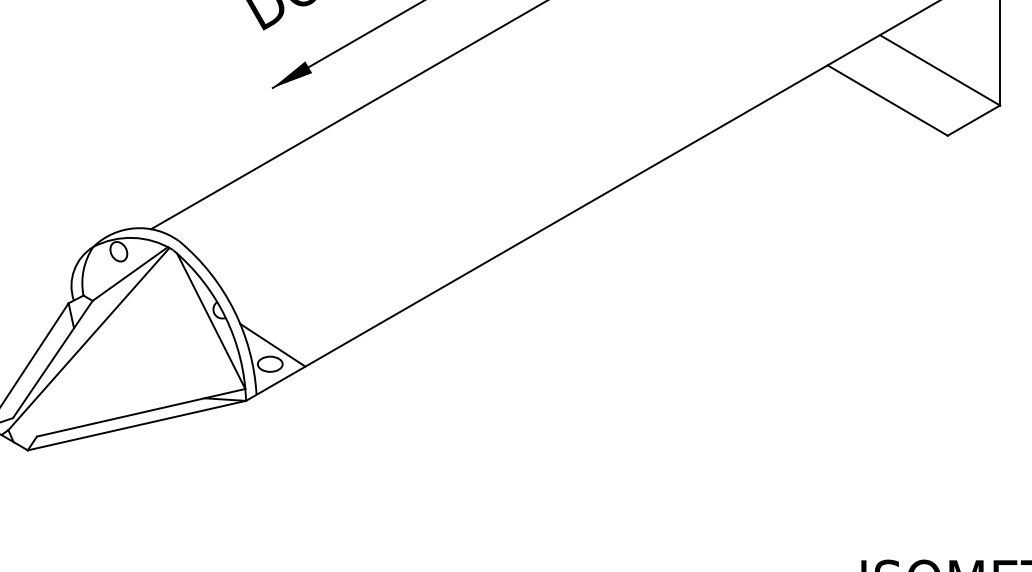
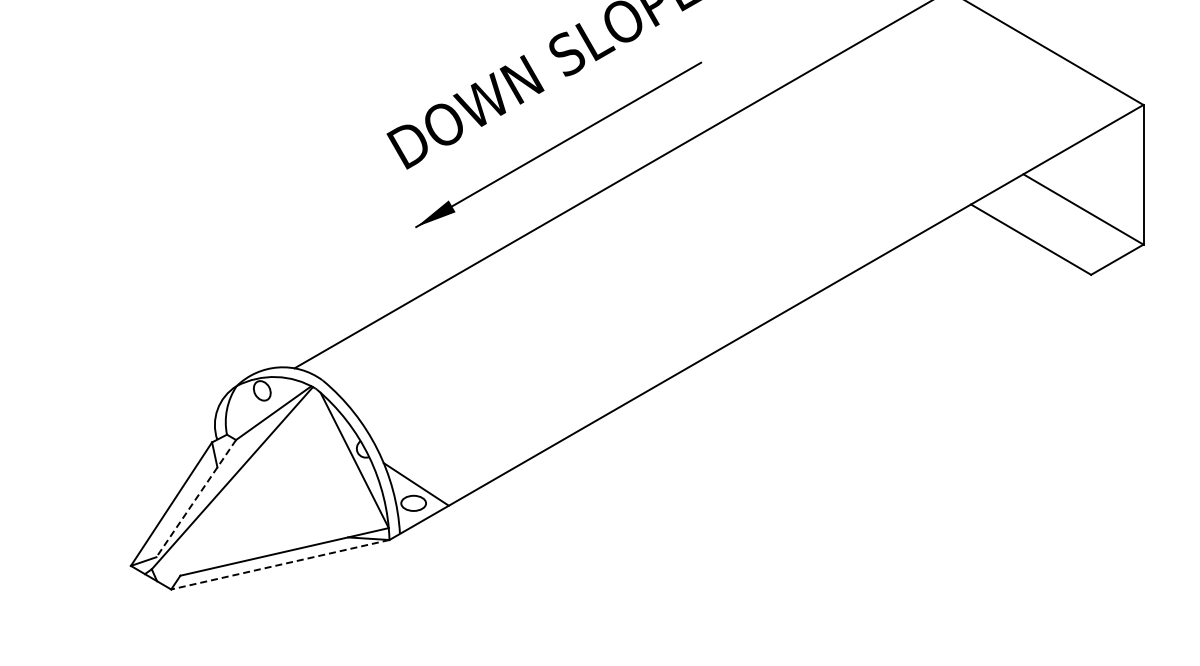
line: (53, 359) -> (196, 498), solid -> dashed
line: (137, 425) -> (280, 564), solid -> dashed

